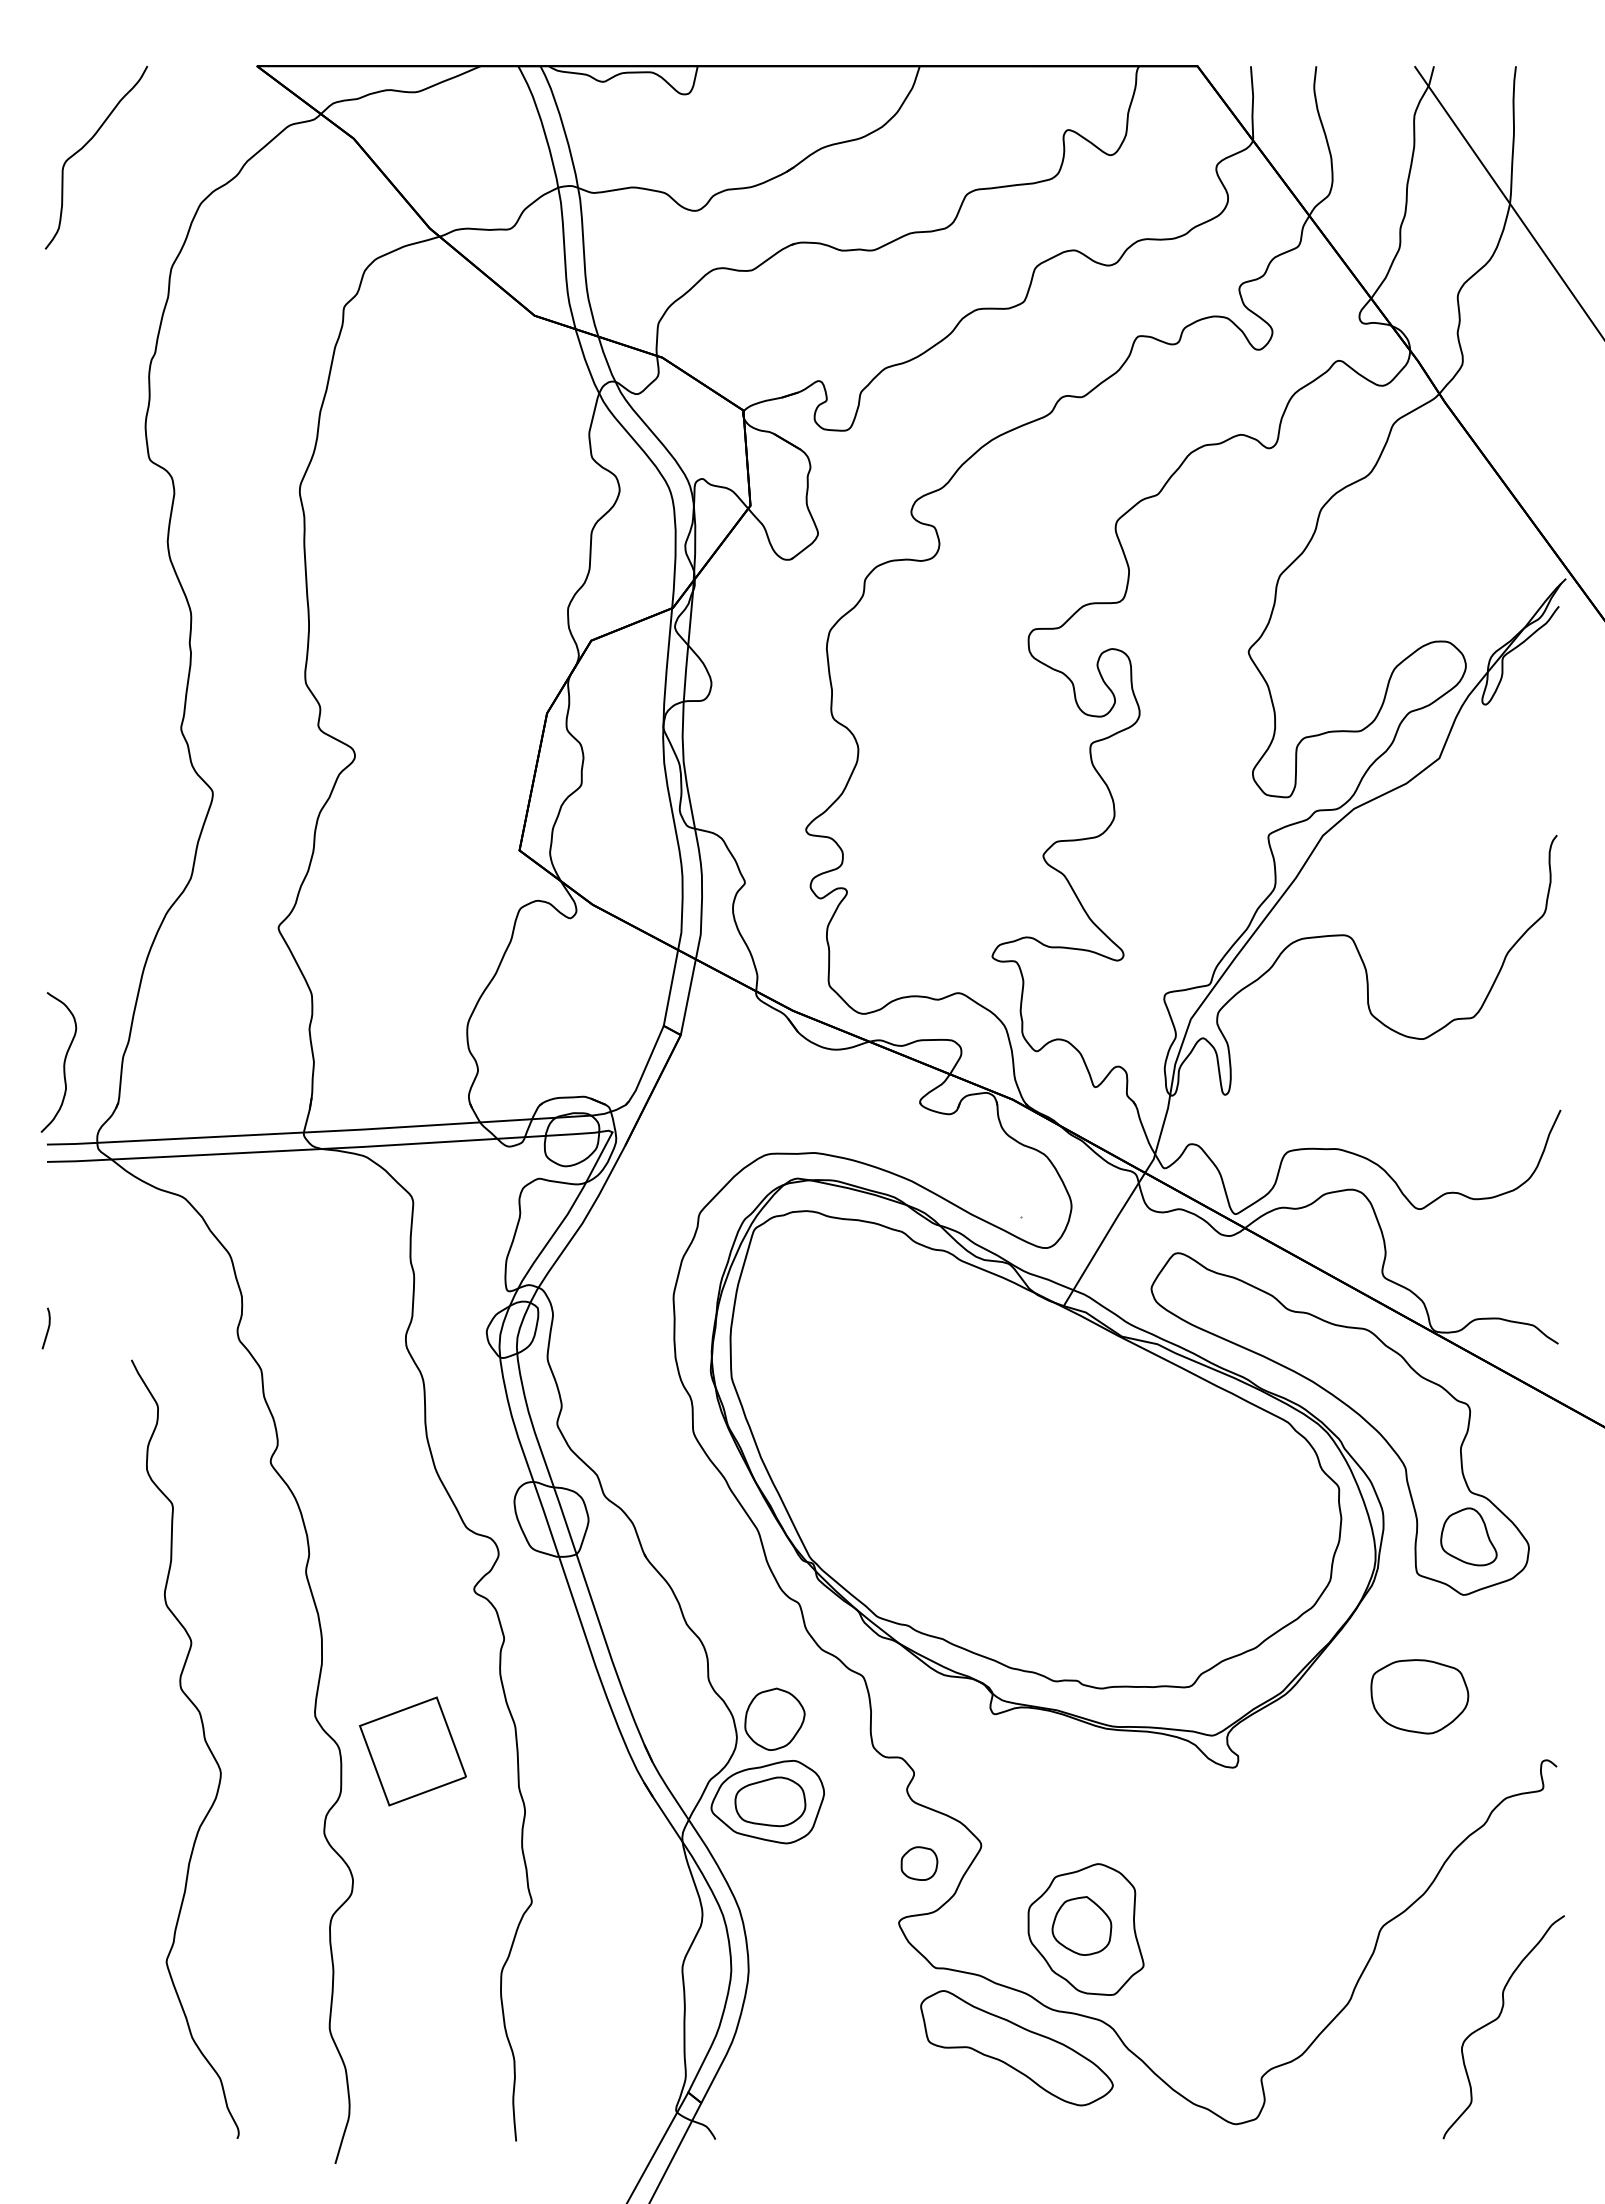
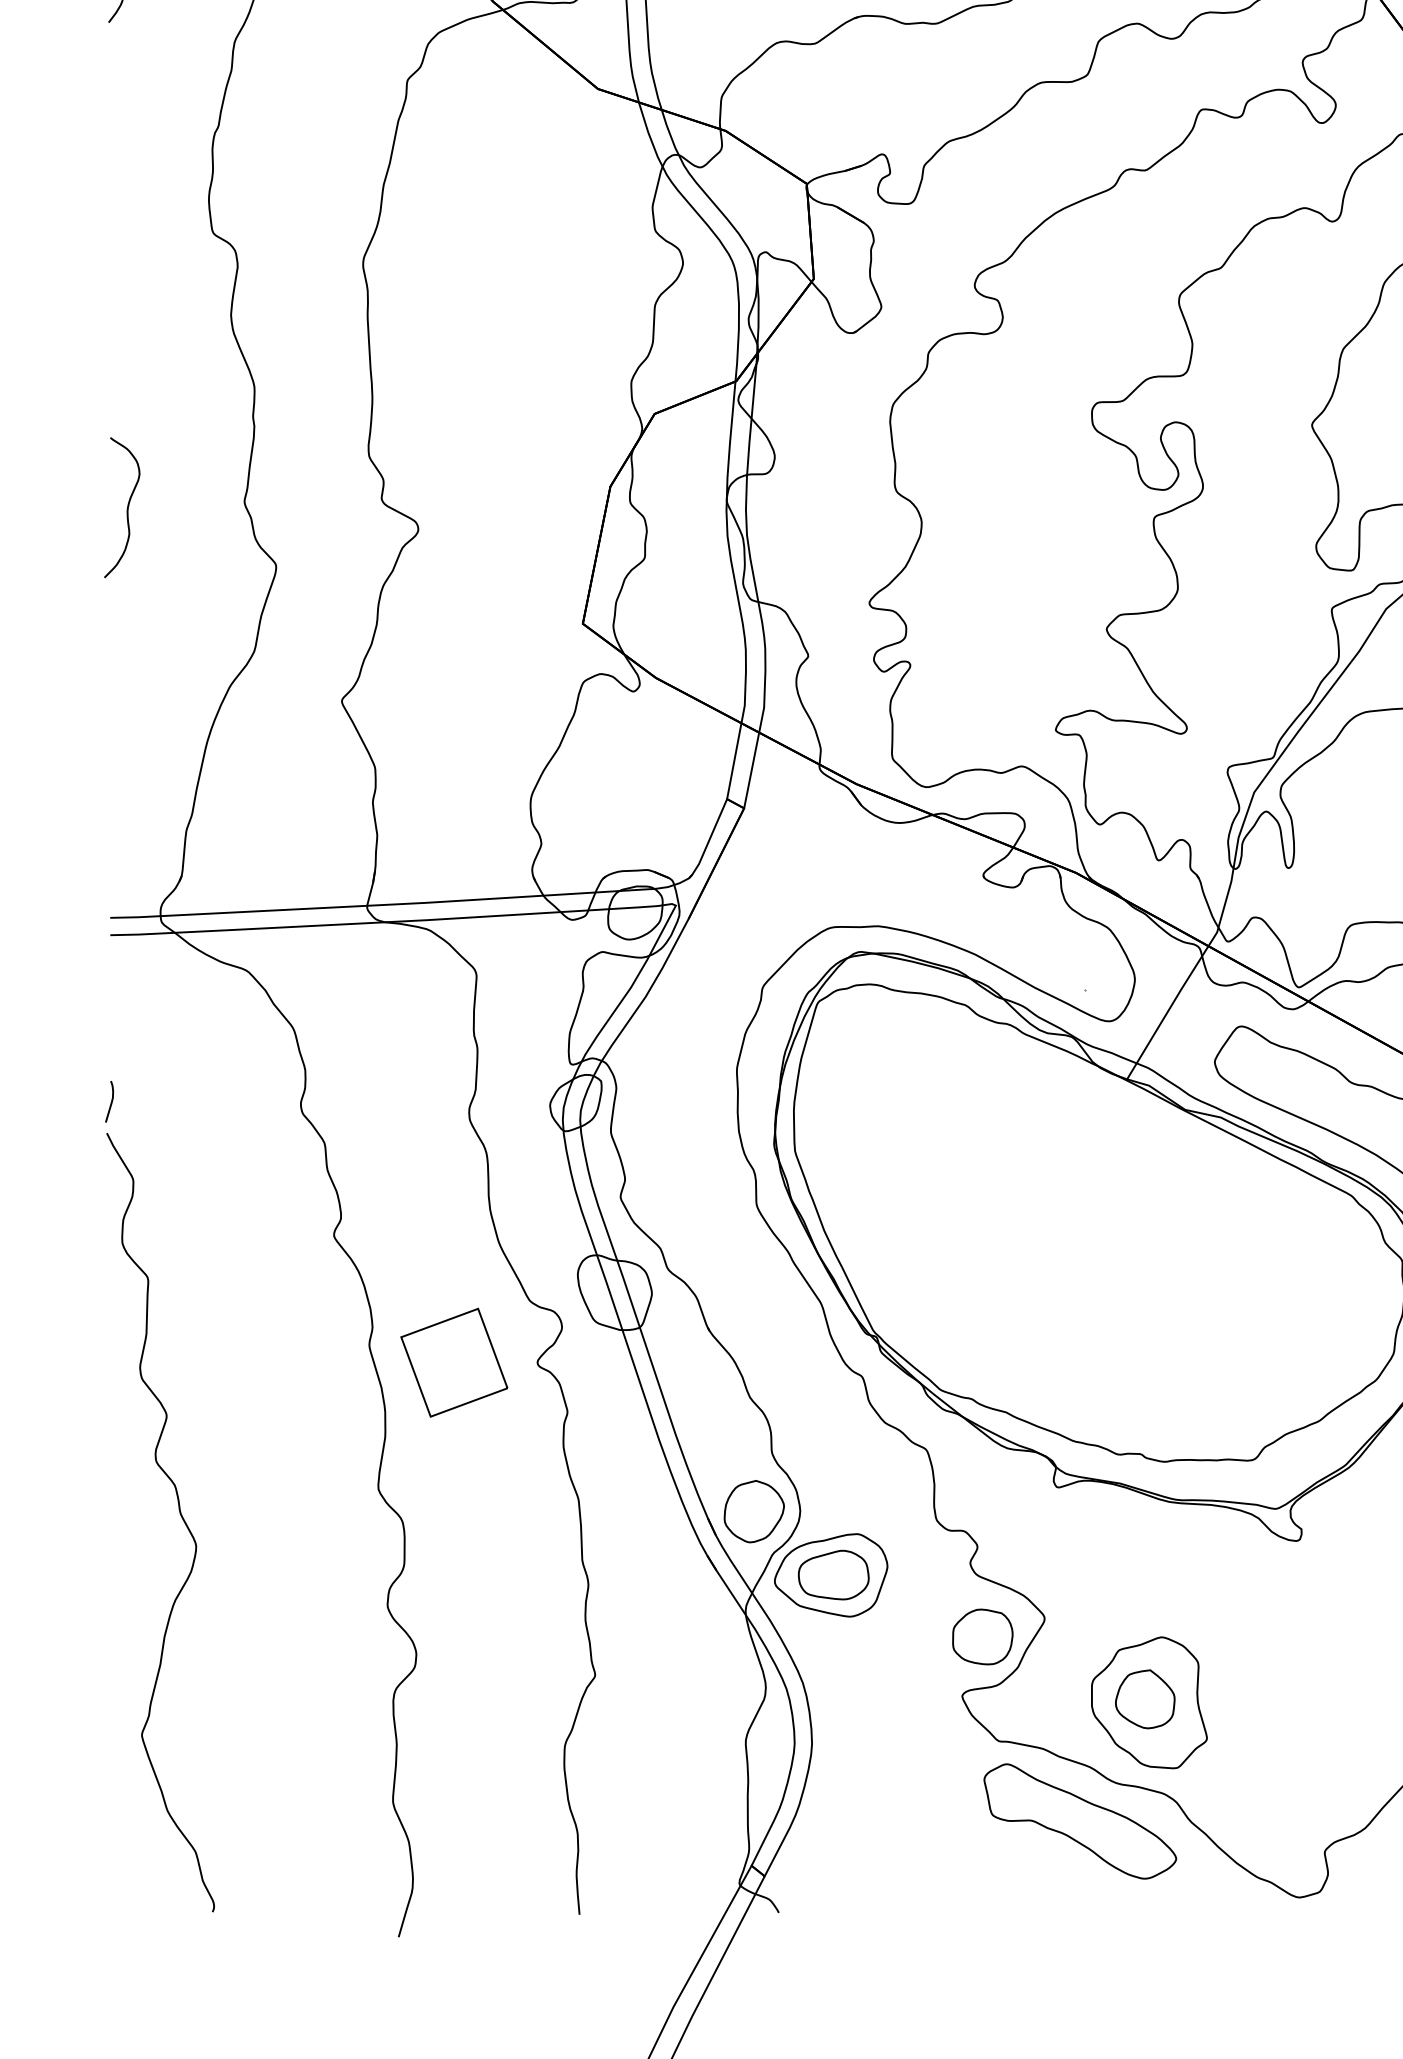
curve: (63, 1062) -> (126, 507), moved
part: (774, 1718) -> (753, 1510), moved
curve: (204, 1741) -> (179, 1514), moved
part: (412, 1751) -> (453, 1362), moved
part: (919, 1863) -> (982, 1636), size x1.67

